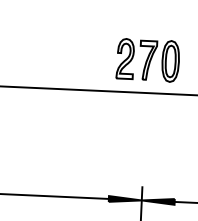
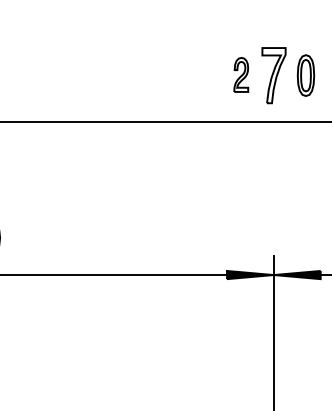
part: (124, 58) -> (240, 74), size x0.6
part: (170, 61) -> (305, 75), size x0.7

